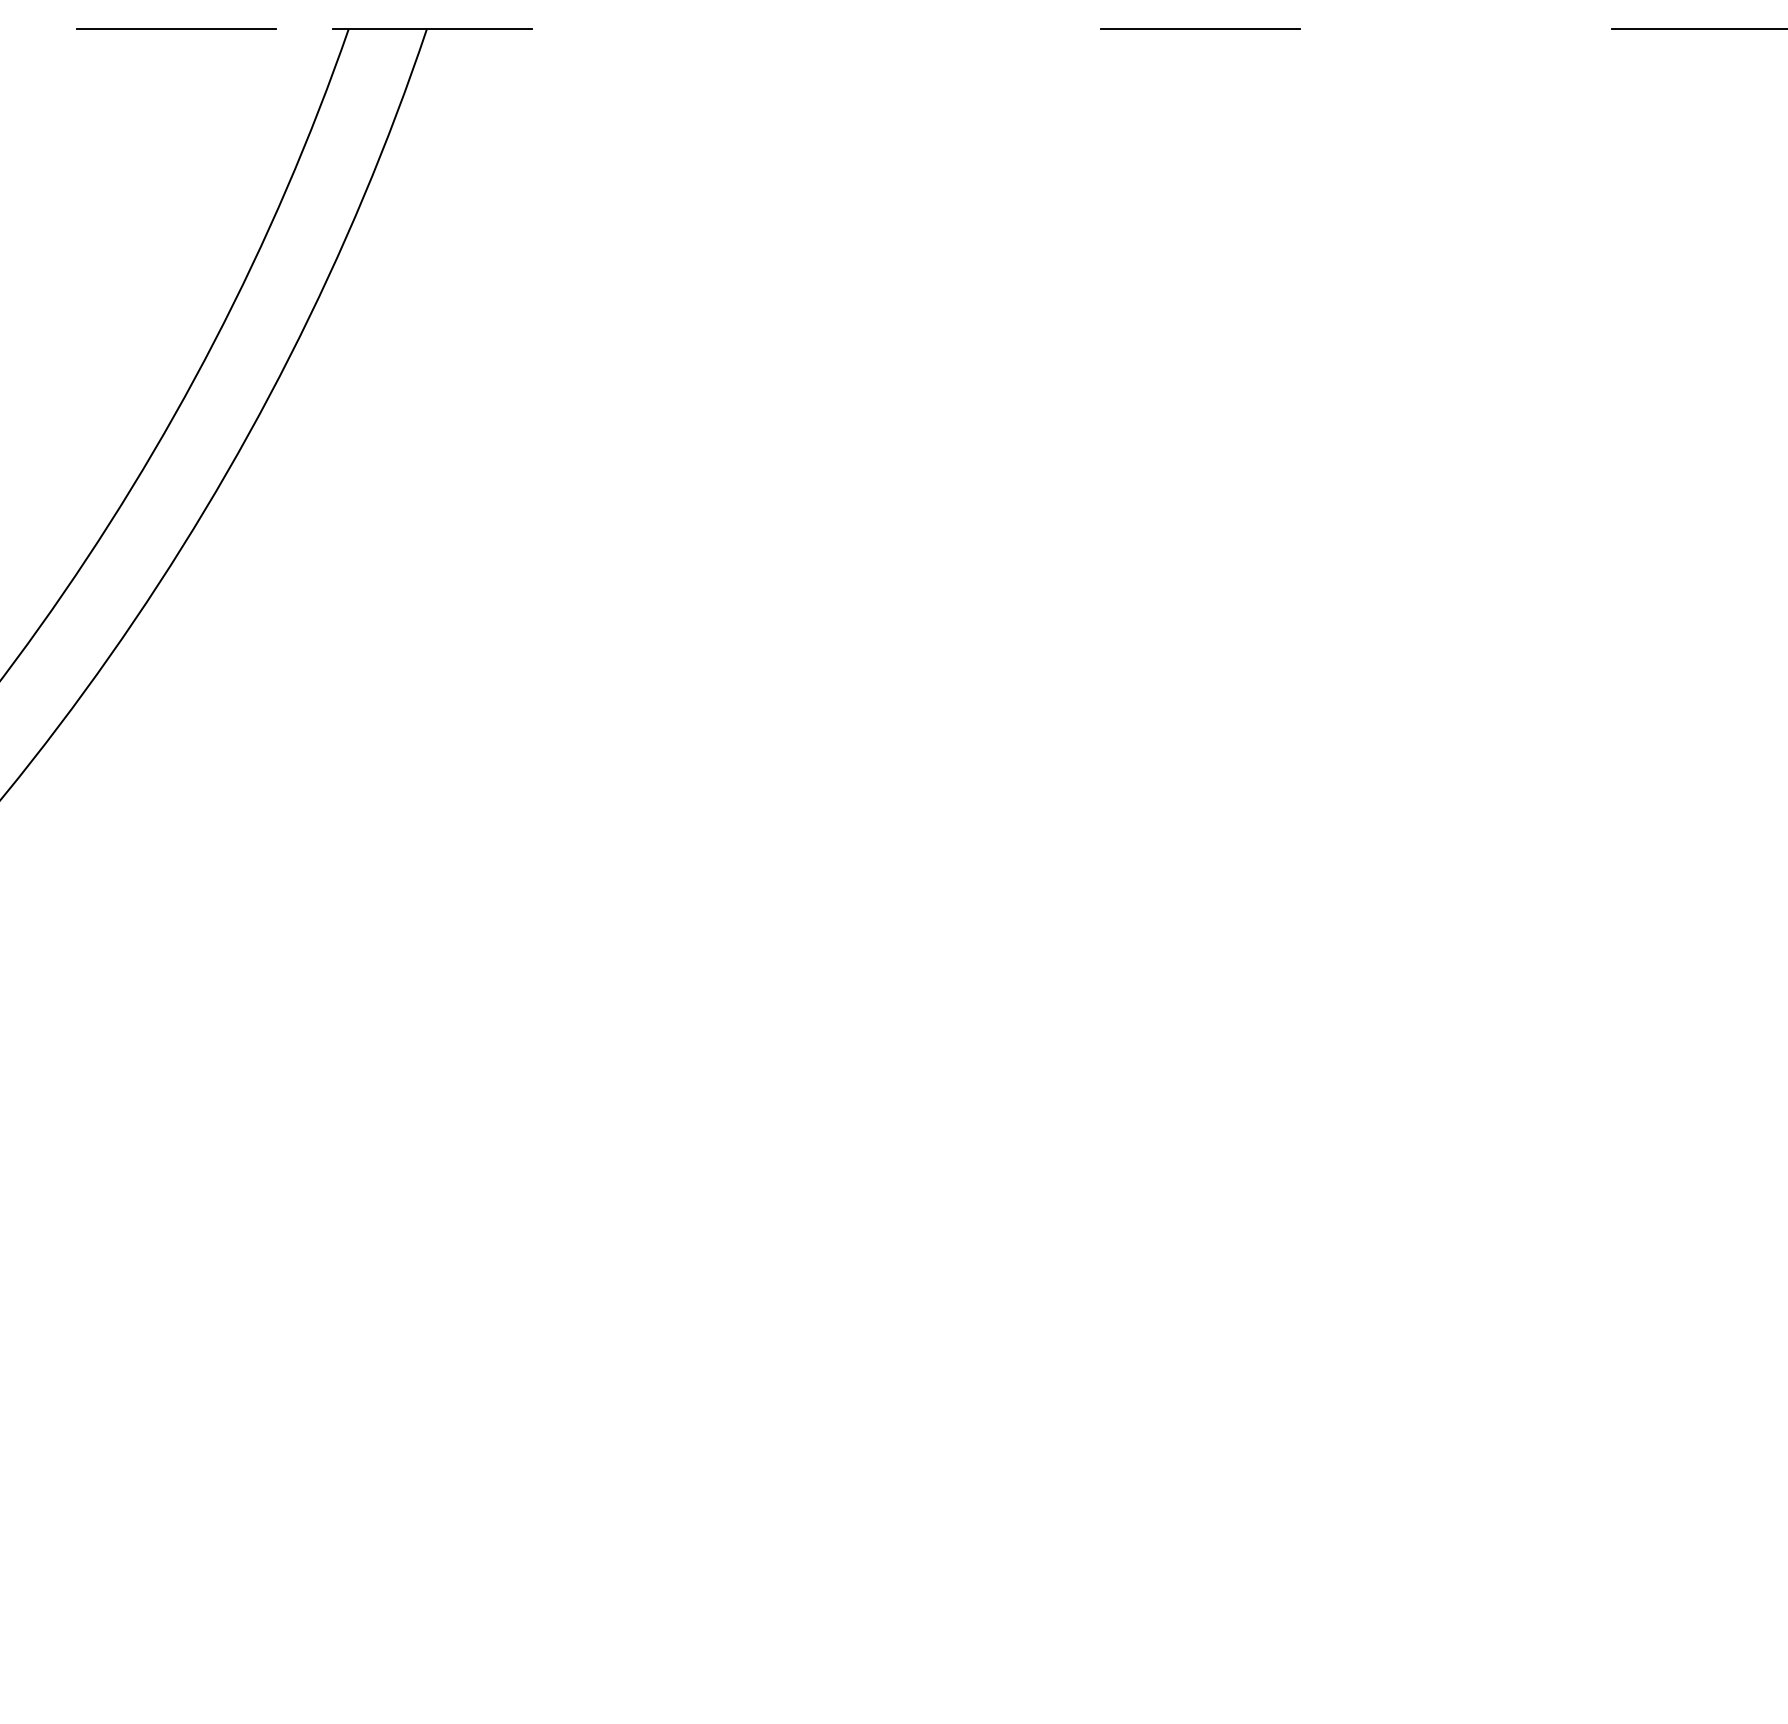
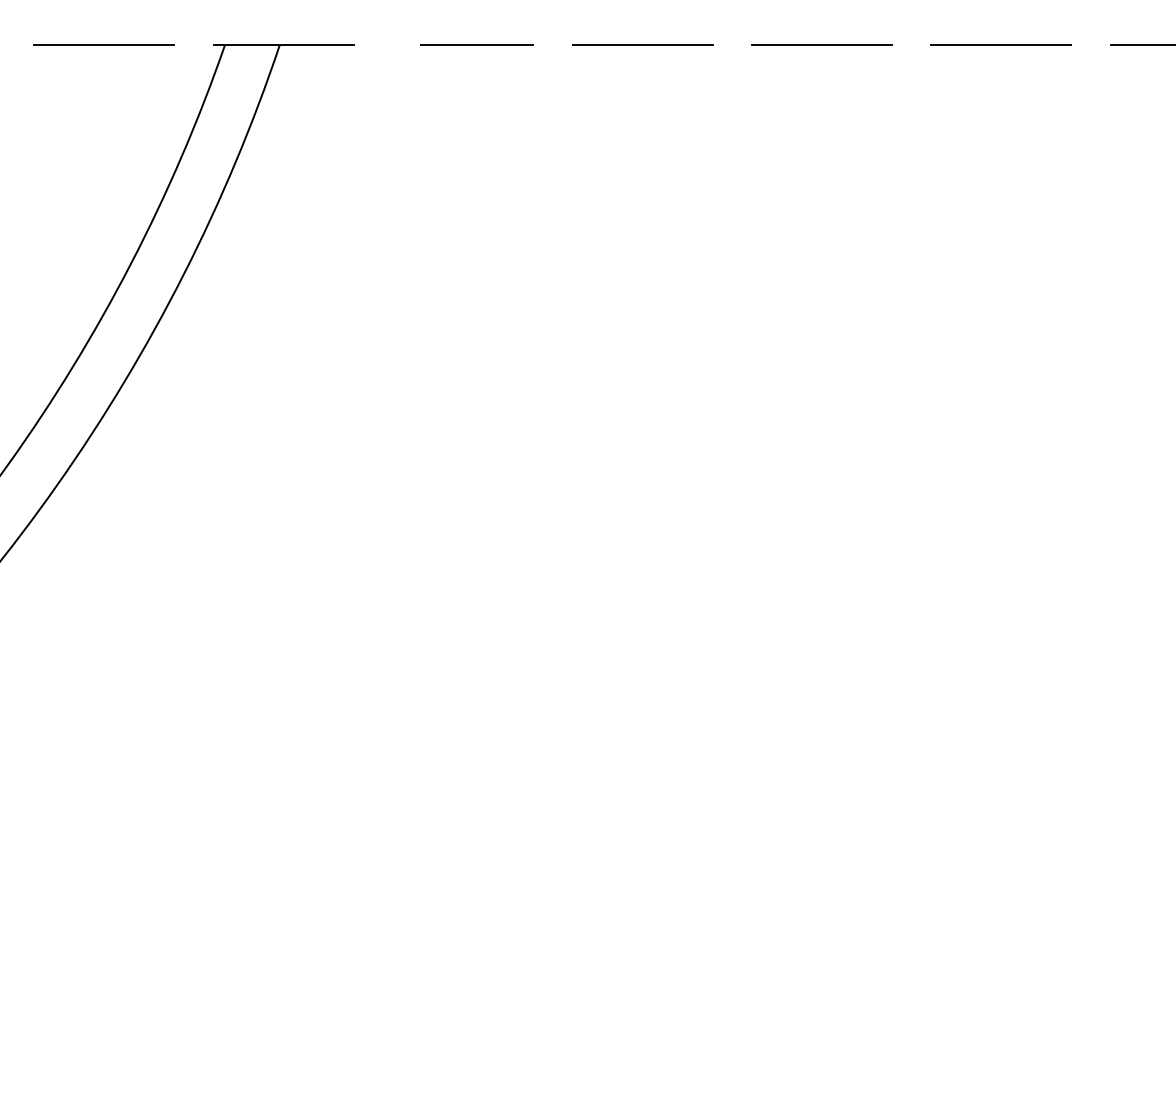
line: (1456, 28) -> (1001, 44), added
line: (708, 29) -> (477, 45), added
line: (944, 29) -> (642, 45), added

